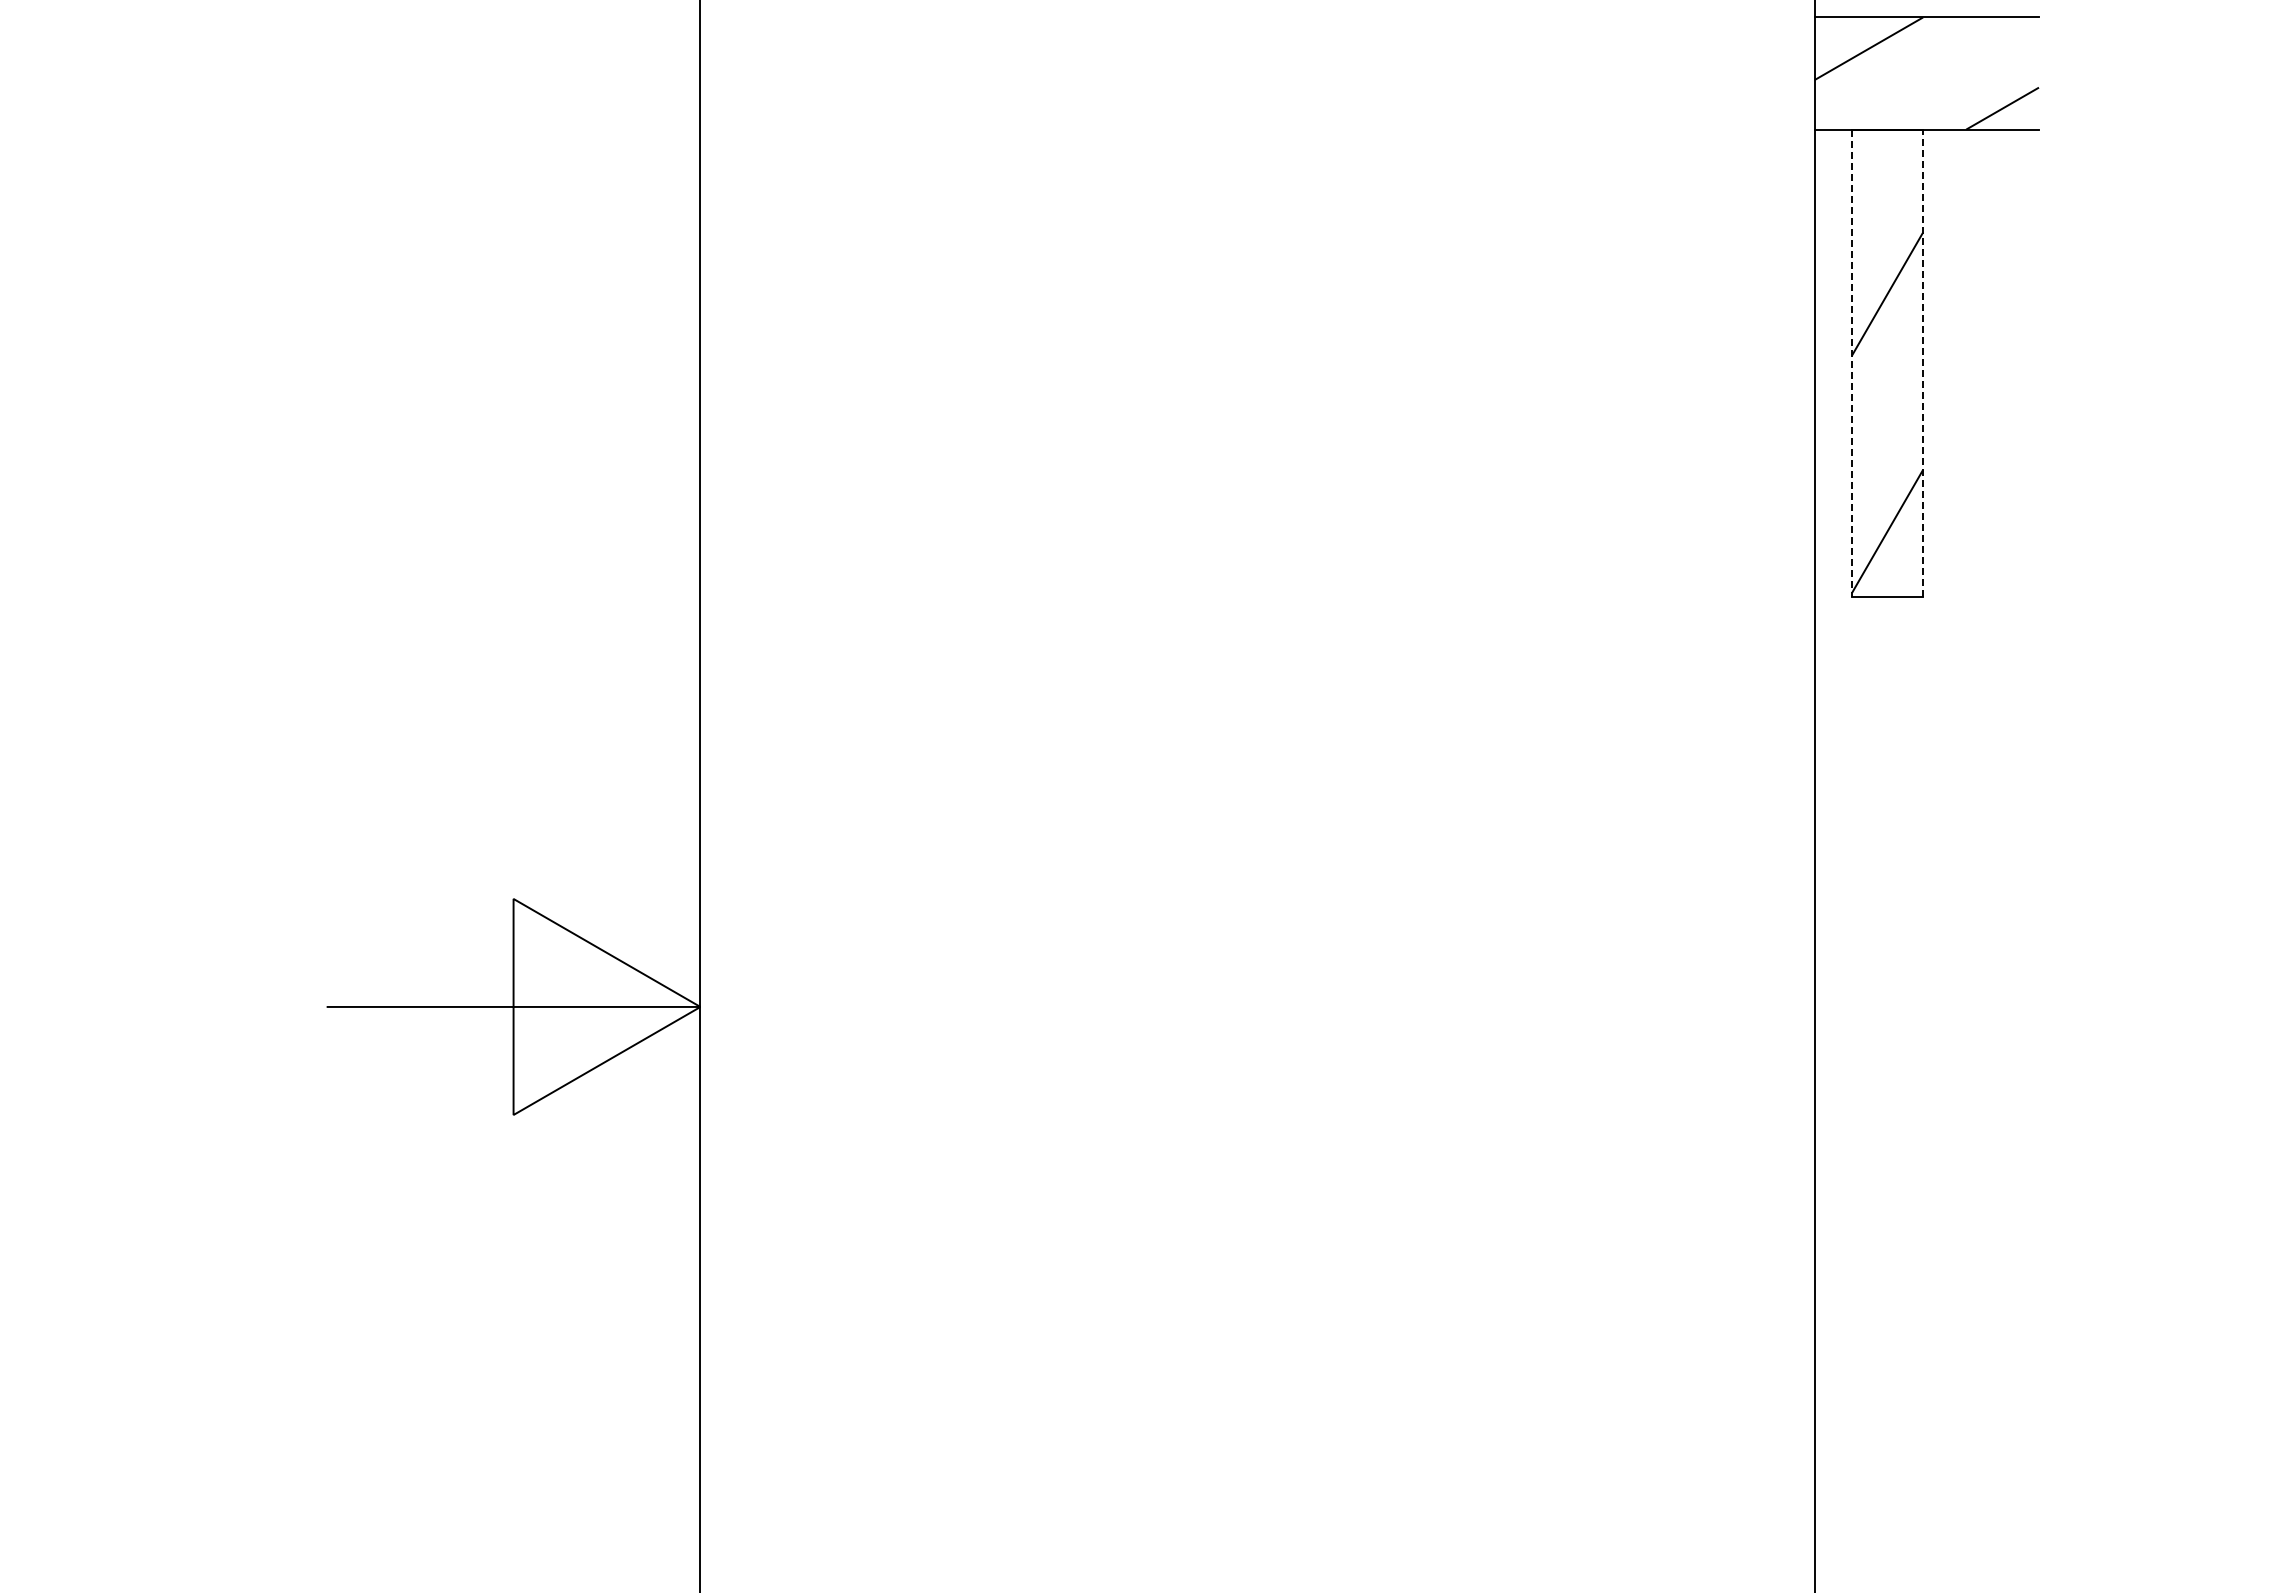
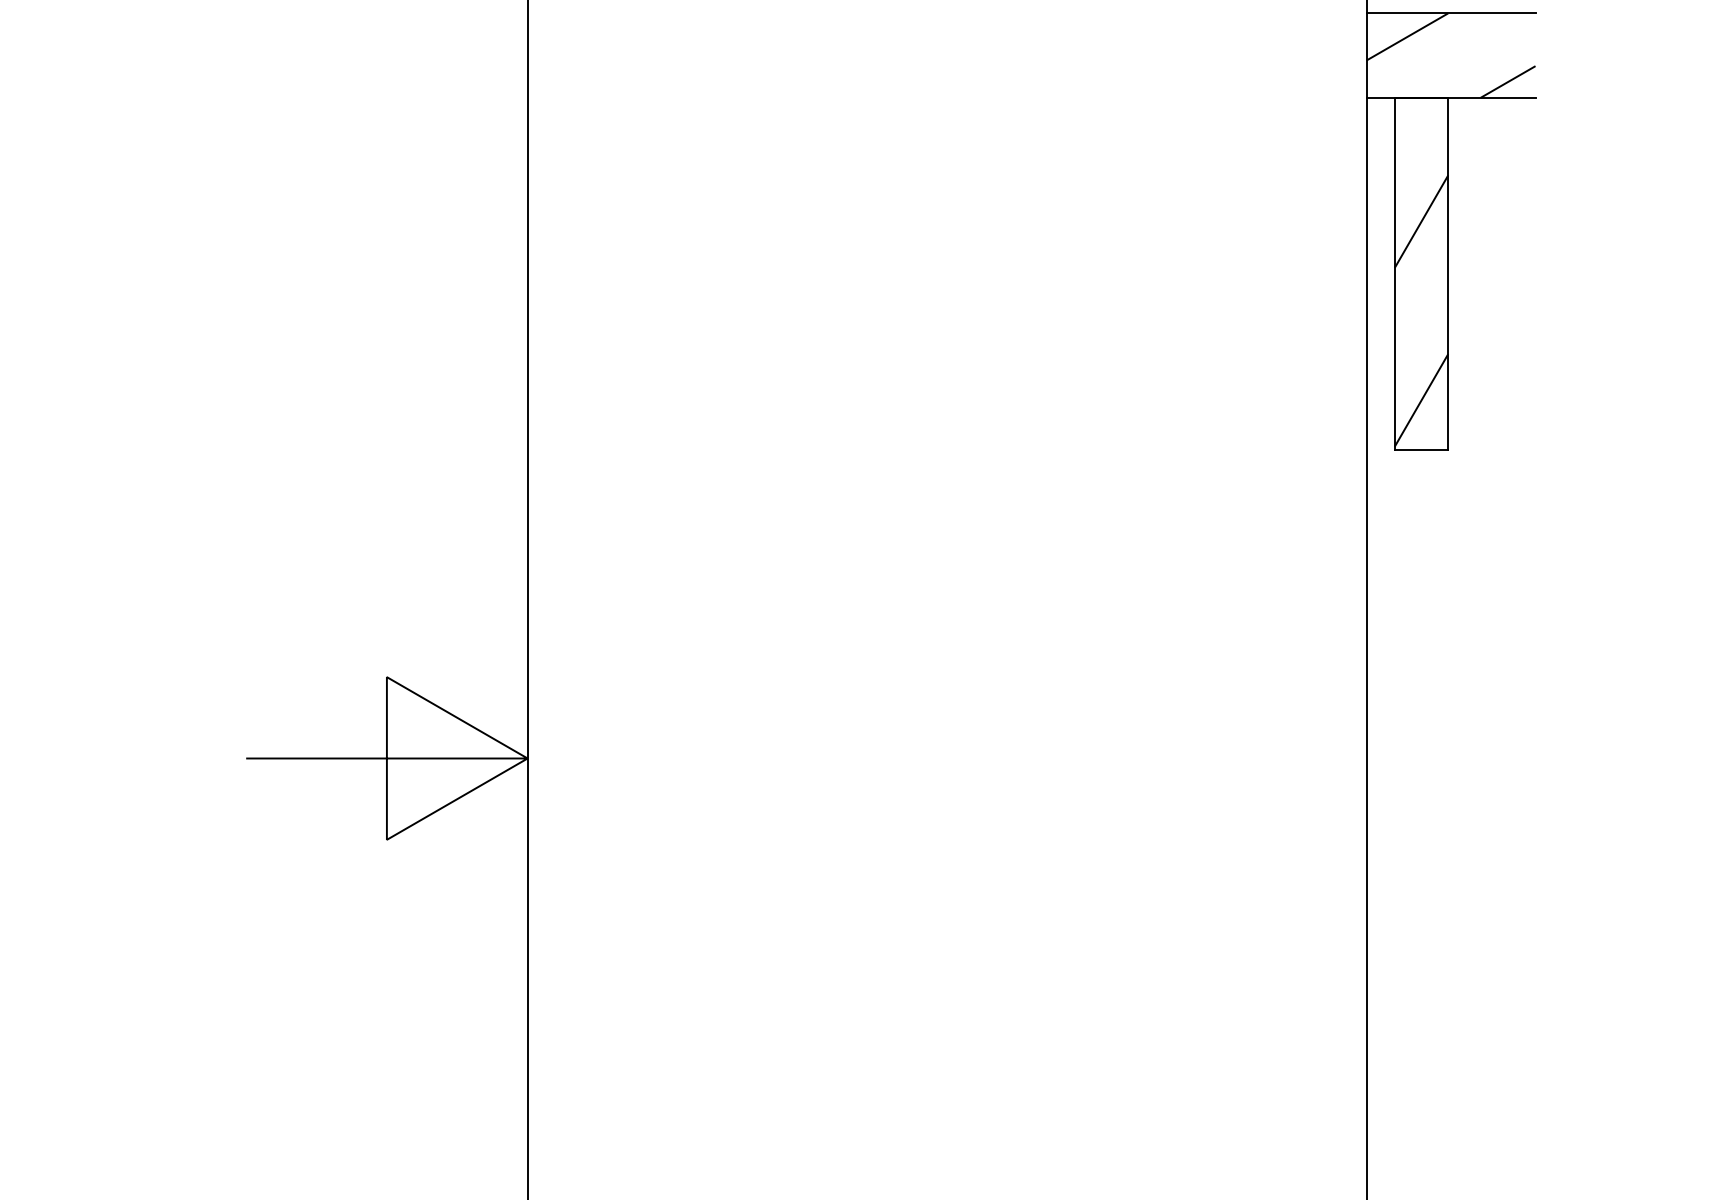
line: (1852, 363) -> (1395, 273), dashed -> solid
line: (1923, 363) -> (1448, 273), dashed -> solid

